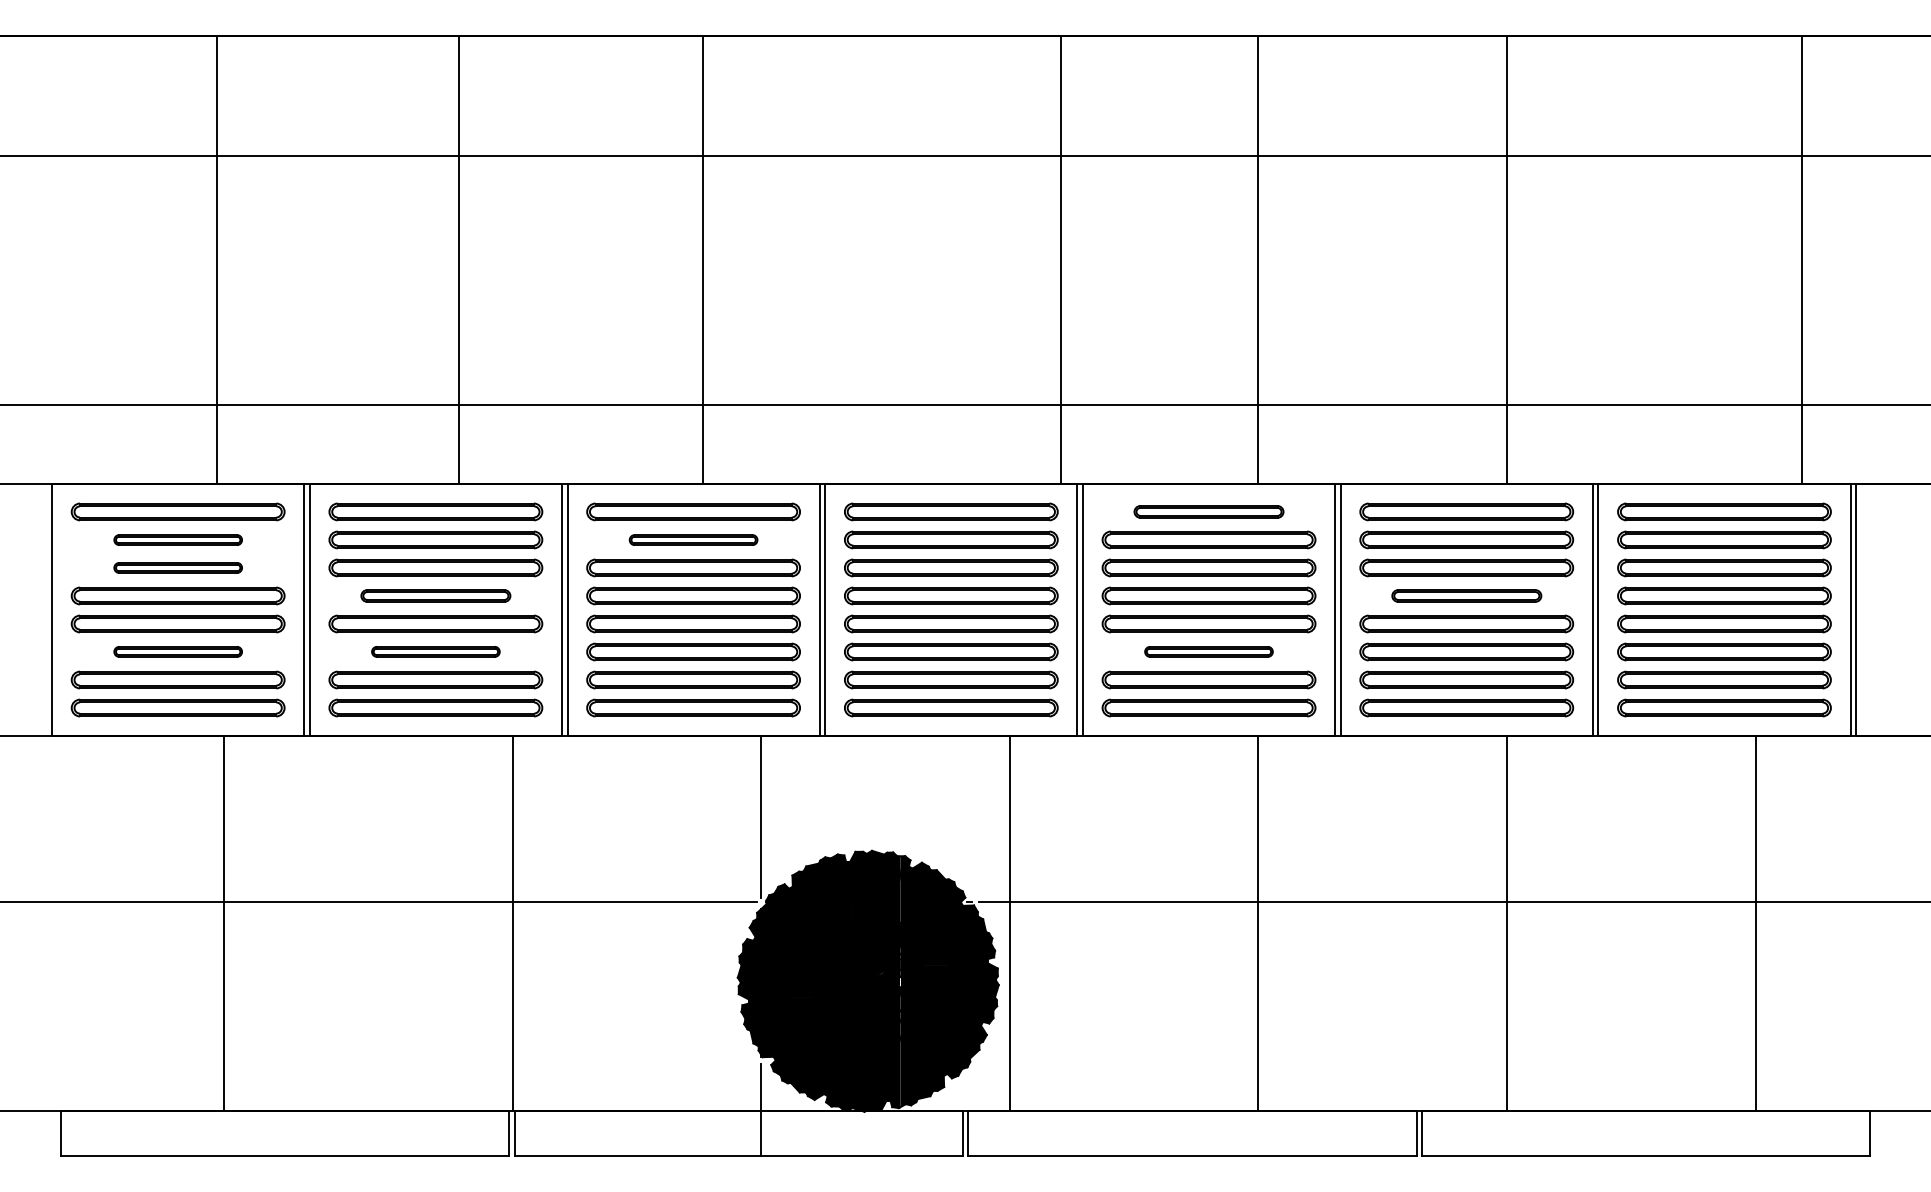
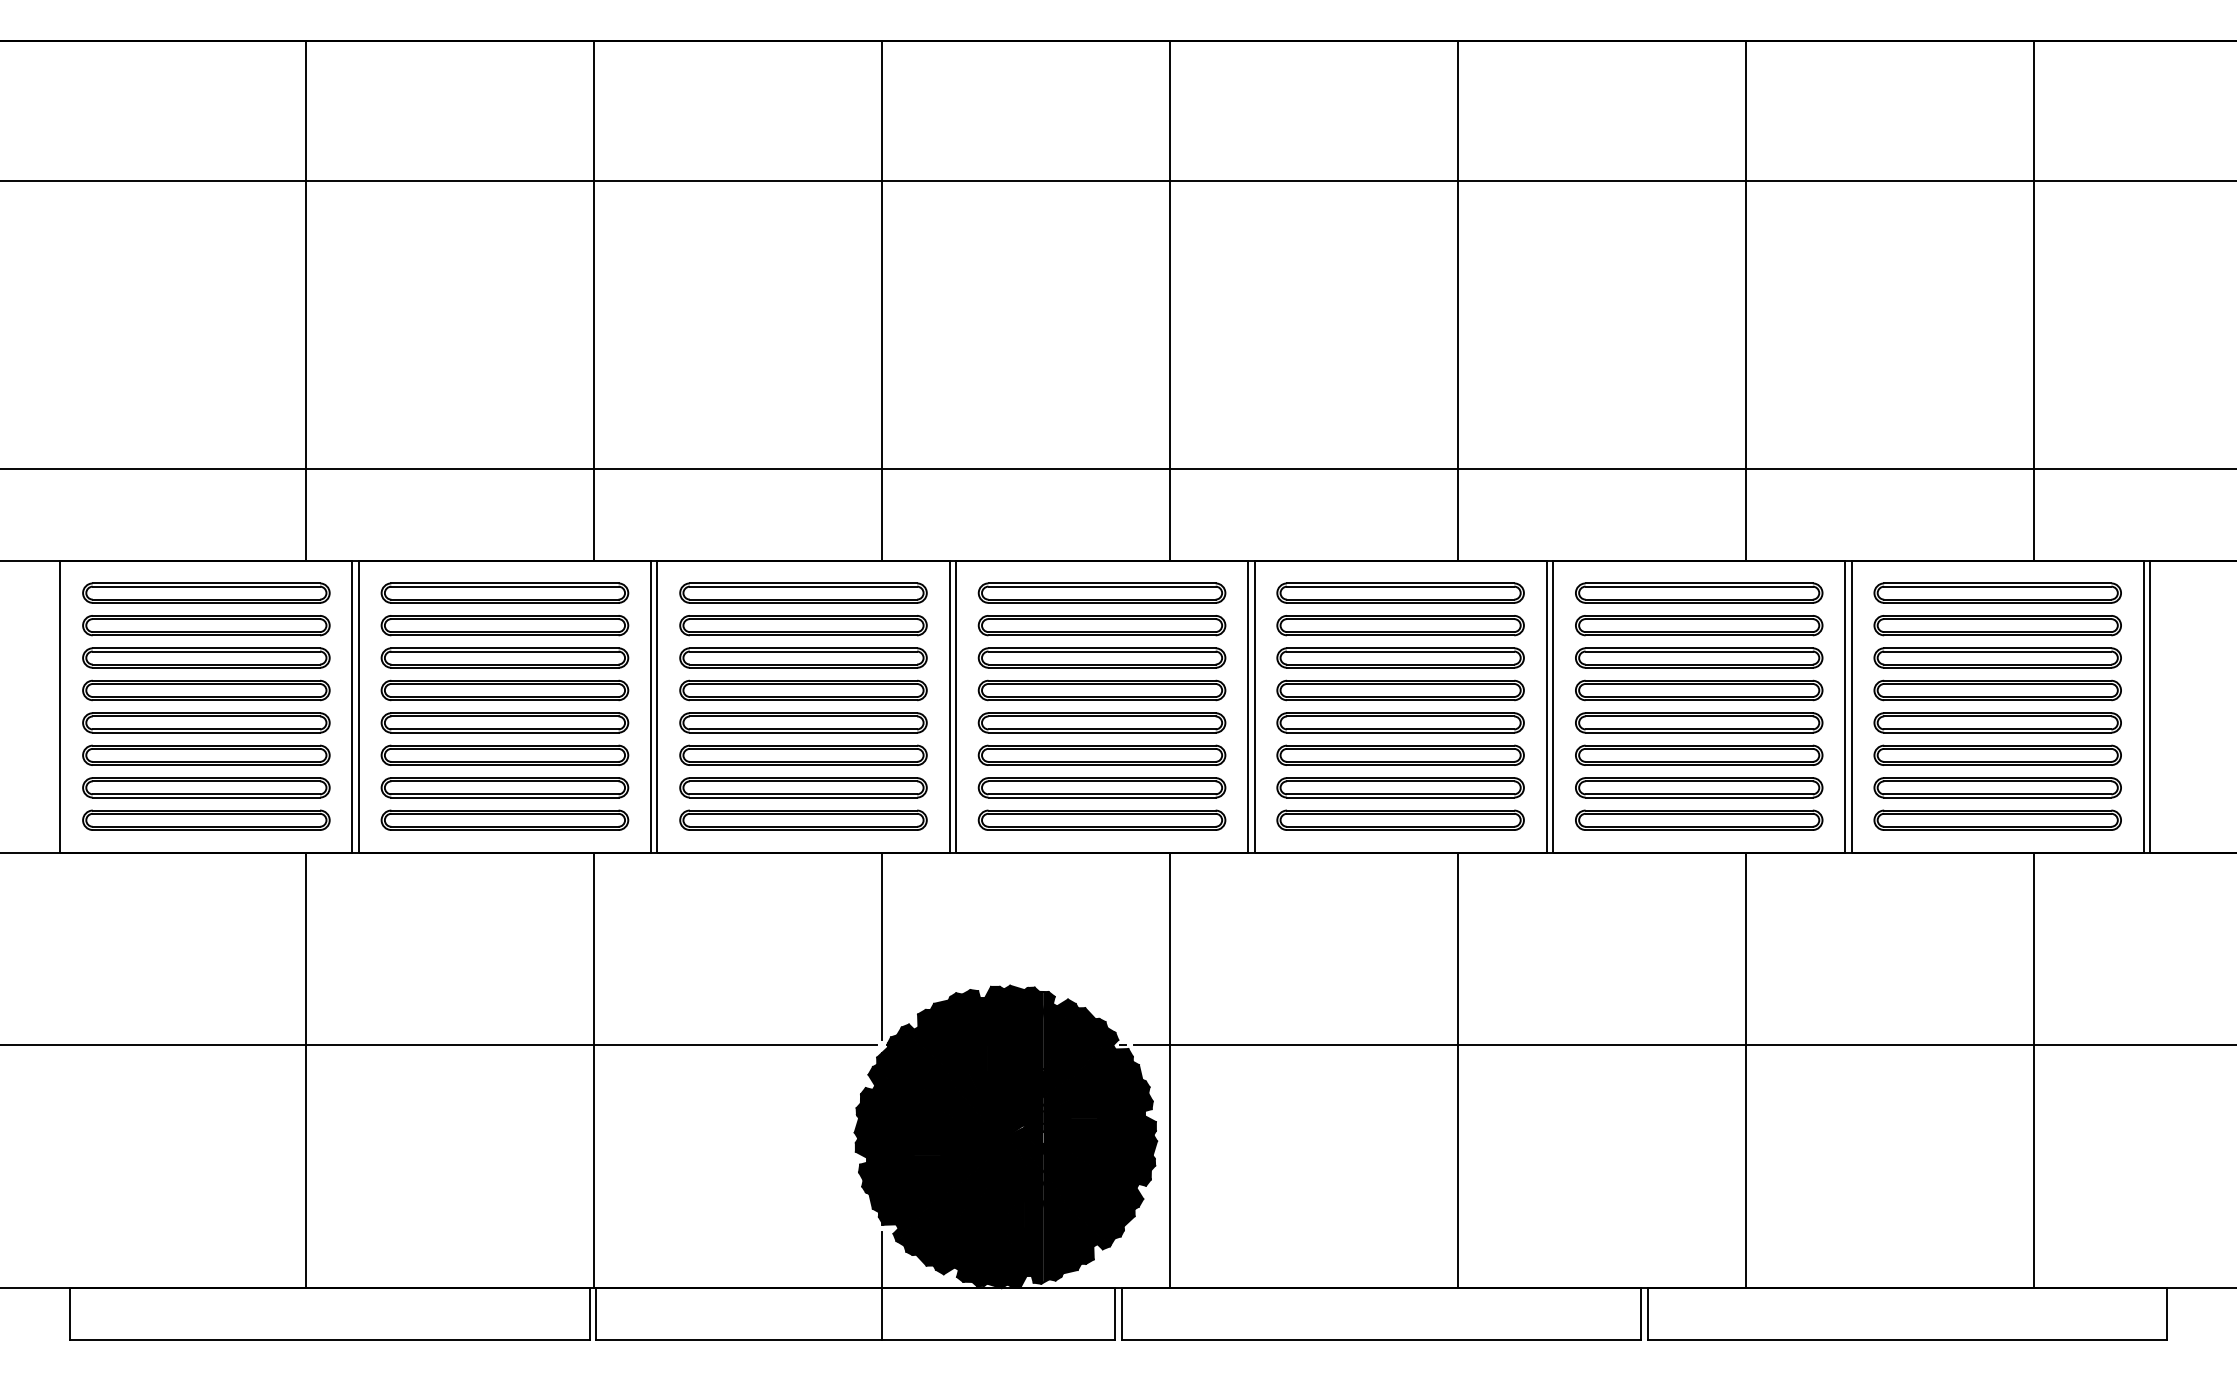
line: (216, 259) -> (305, 300), moved
line: (458, 259) -> (593, 300), moved
line: (702, 259) -> (881, 300), moved
line: (1060, 259) -> (1169, 300), moved
line: (1801, 259) -> (2033, 300), moved
part: (1208, 511) -> (1400, 592), size x1.43
part: (178, 539) -> (206, 625), size x1.67
part: (693, 539) -> (803, 625), size x1.67
part: (178, 567) -> (206, 657), size x1.67
part: (435, 596) -> (504, 690), size x1.43
part: (1467, 596) -> (1699, 690), size x1.43
part: (178, 651) -> (206, 754), size x1.67
part: (435, 651) -> (504, 754), size x1.67
part: (1208, 651) -> (1400, 754), size x1.67
line: (224, 923) -> (305, 1069), moved

